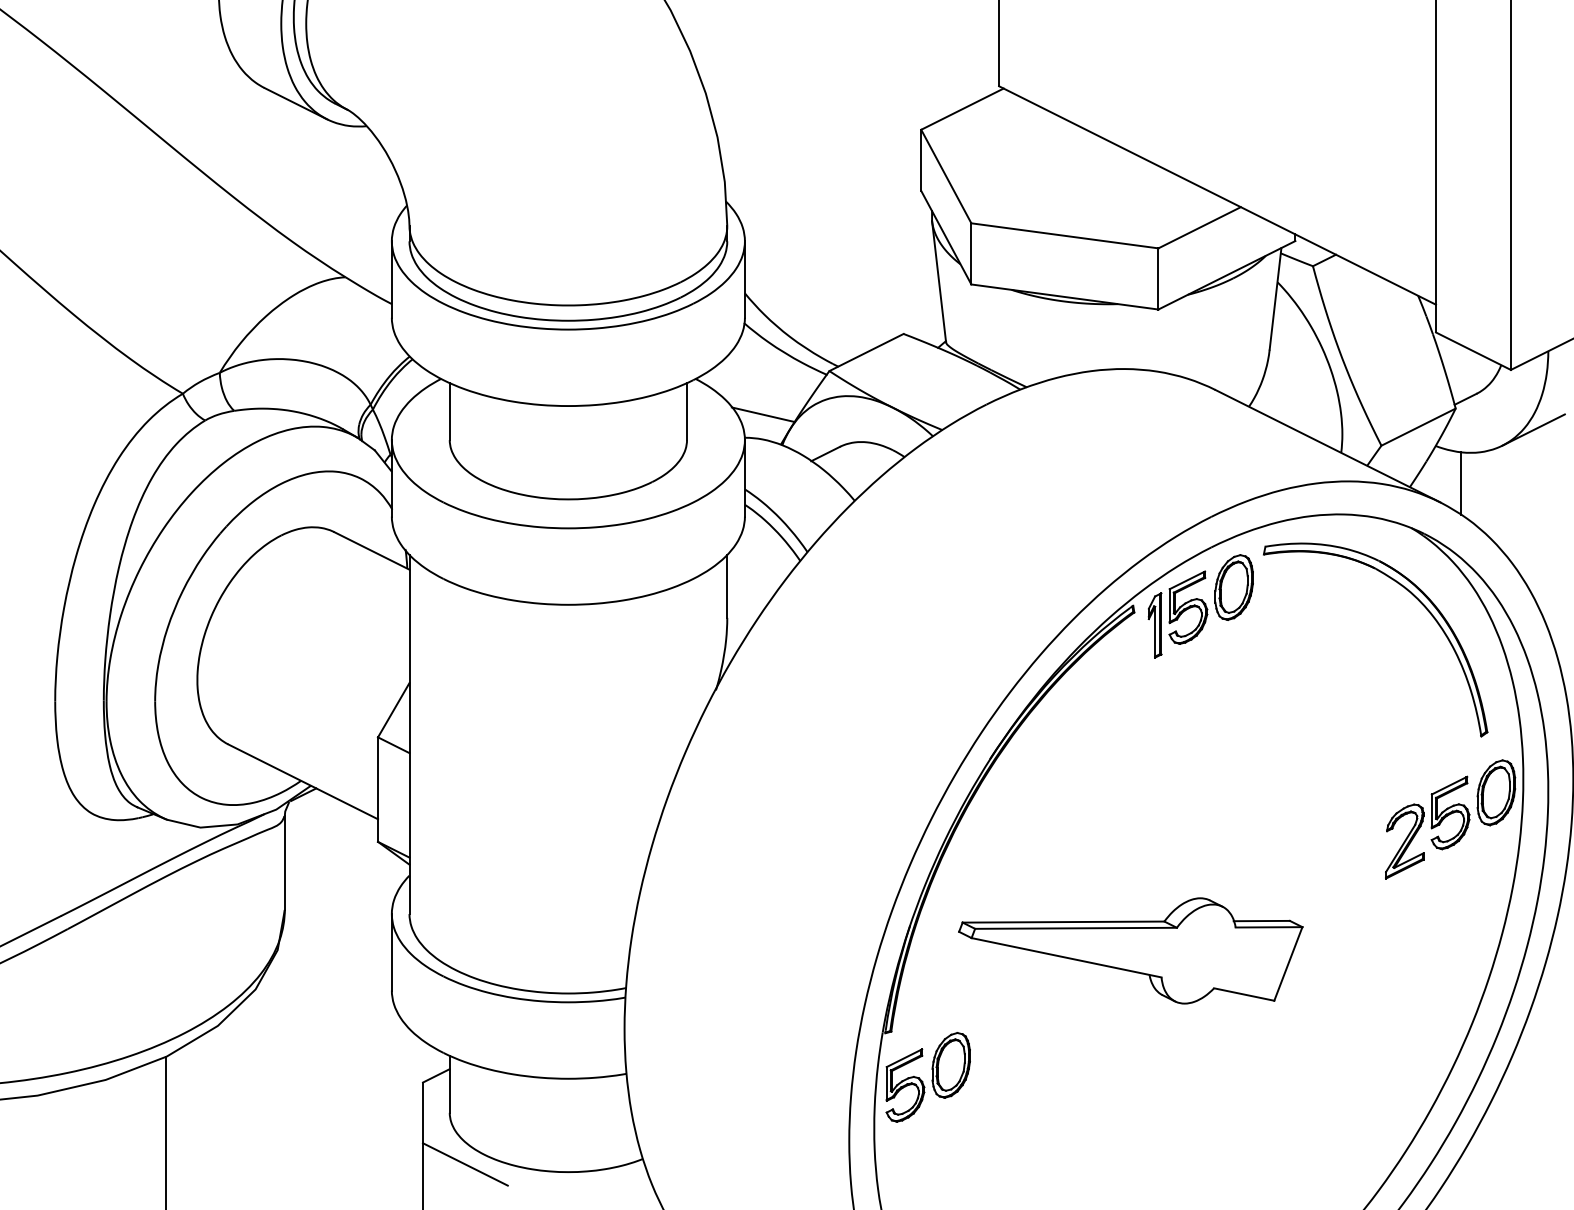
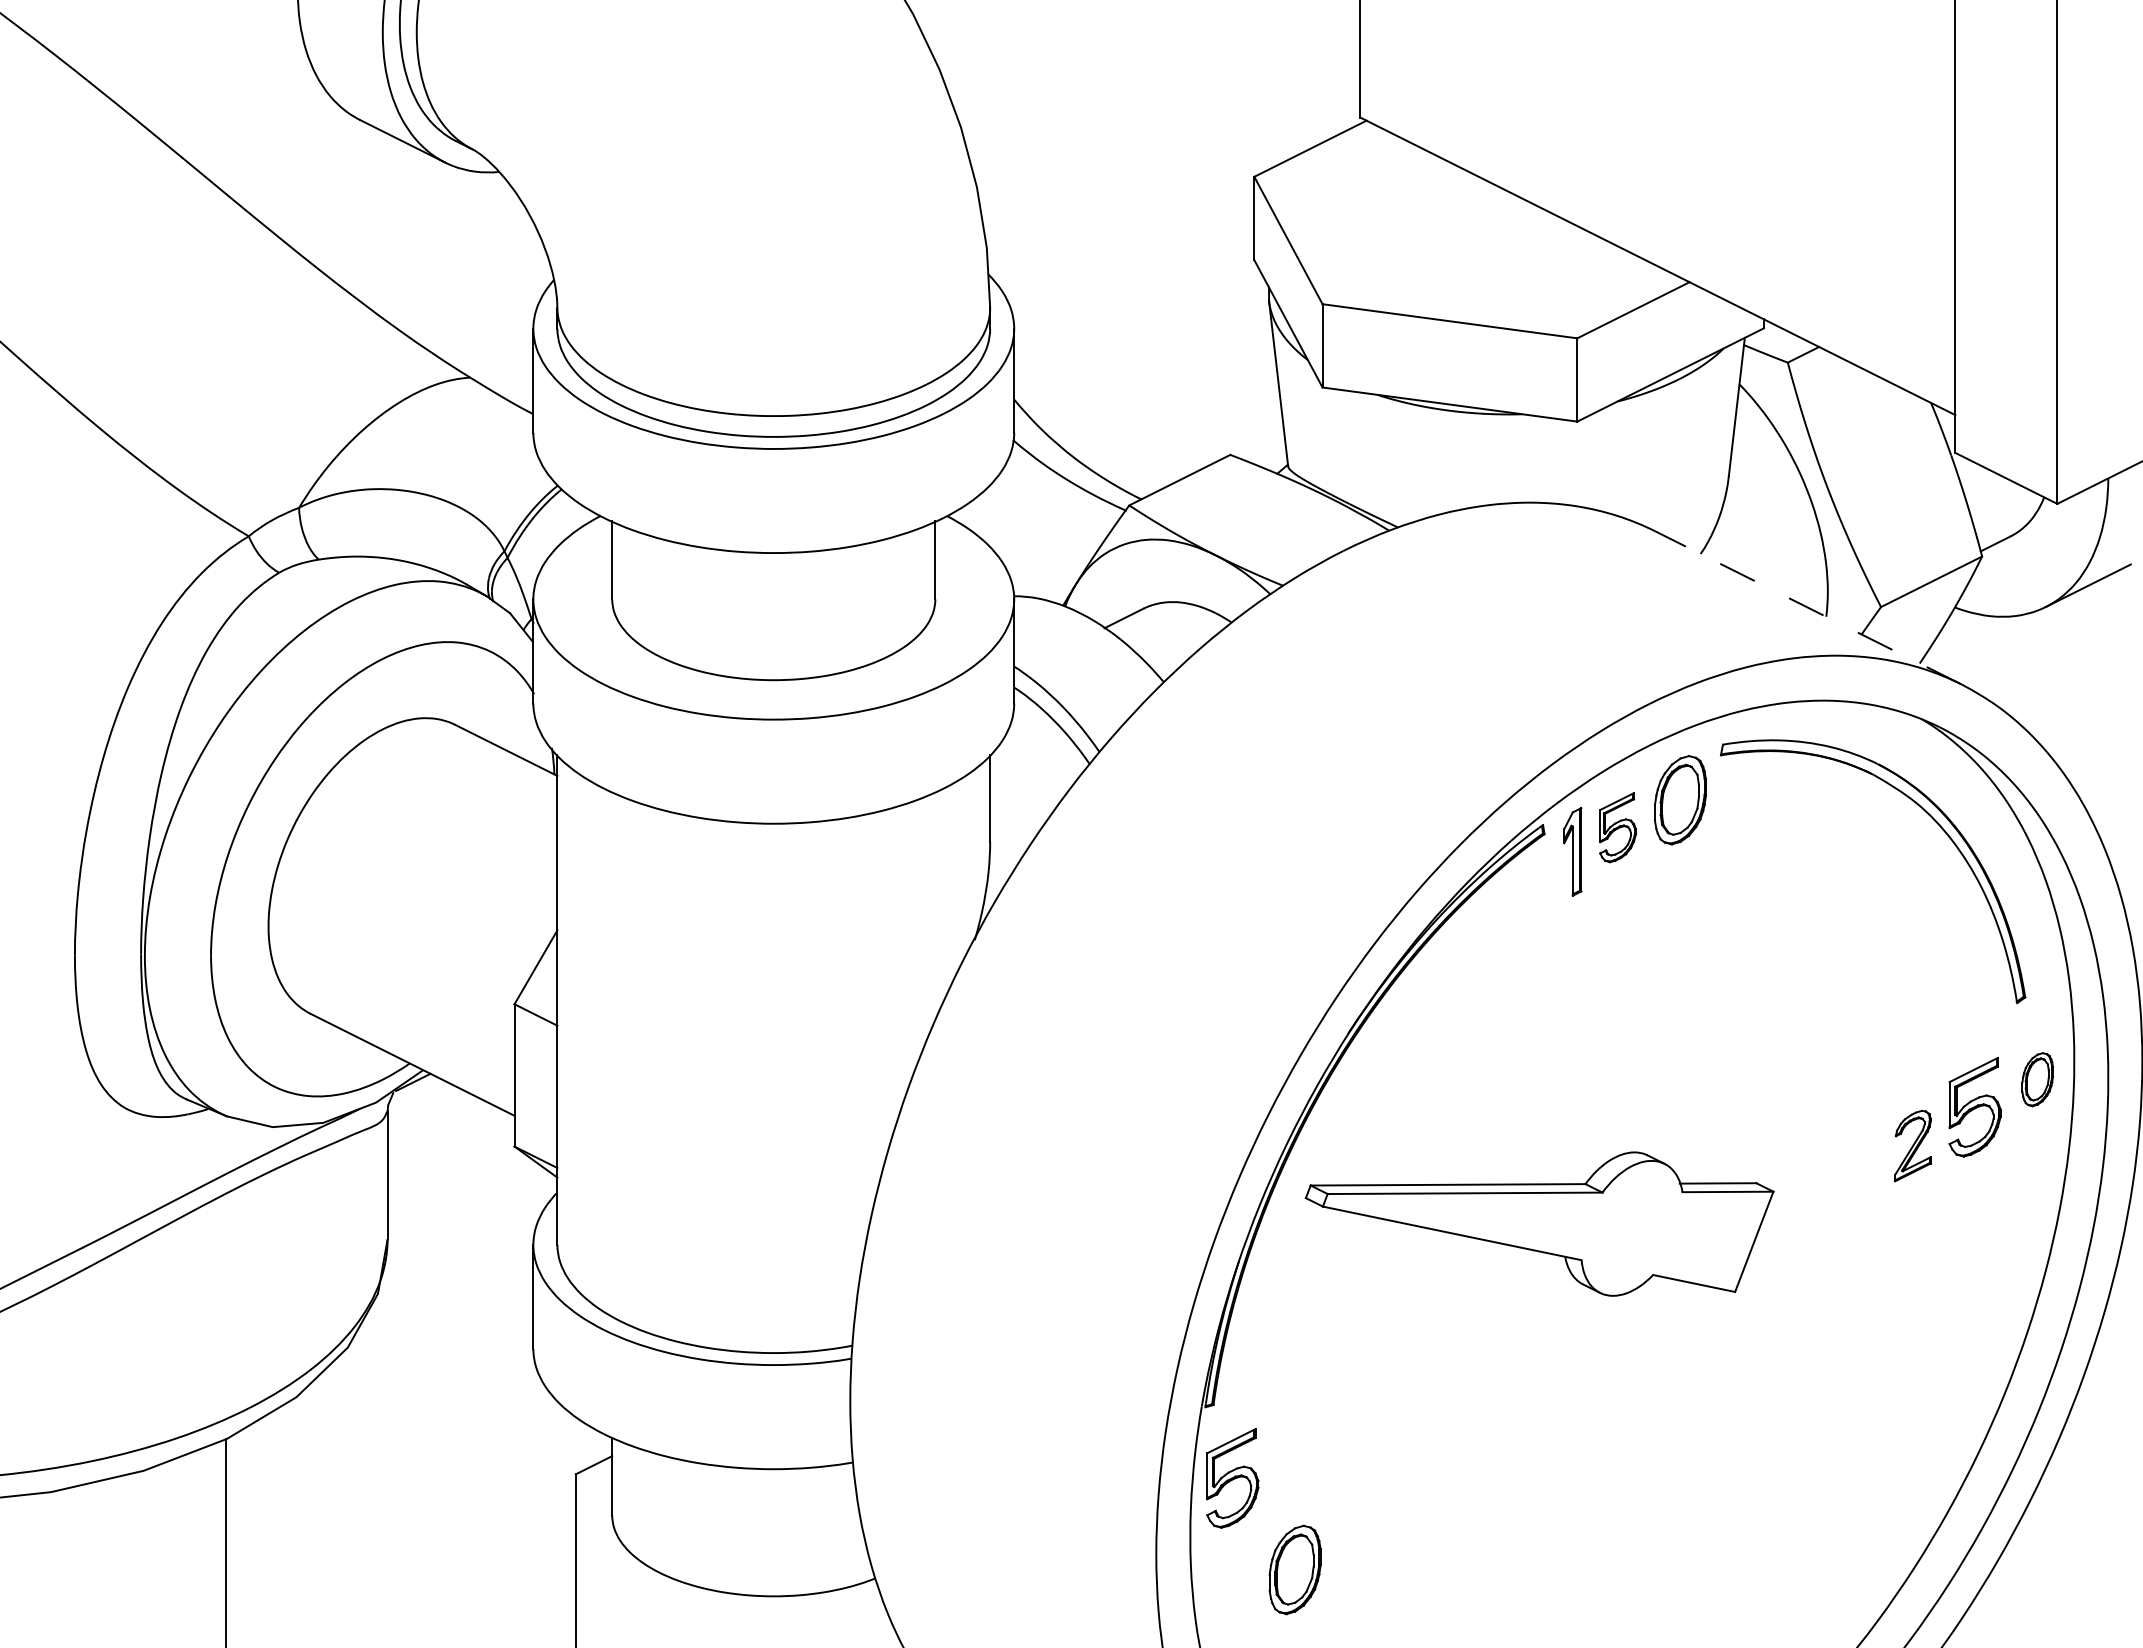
line: (763, 414) -> (1039, 564), removed
line: (1327, 446) -> (1807, 607), solid -> dashed
line: (1461, 483) -> (1989, 658), removed
part: (1187, 607) -> (1617, 827), size x0.7
part: (1496, 792) -> (2037, 1079), size x0.6
part: (1404, 841) -> (1912, 1145), size x0.7
part: (1130, 950) -> (1539, 1223), moved
part: (950, 1065) -> (1294, 1569), moved
line: (465, 1164) -> (633, 1585), removed

